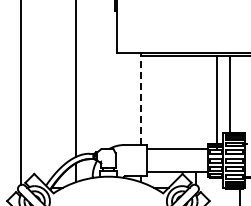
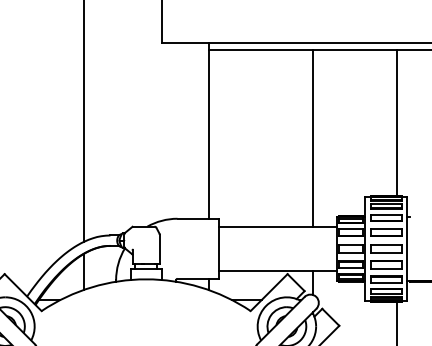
line: (229, 94) -> (396, 122), moved
line: (141, 100) -> (209, 133), dashed -> solid
line: (217, 102) -> (314, 137), moved

